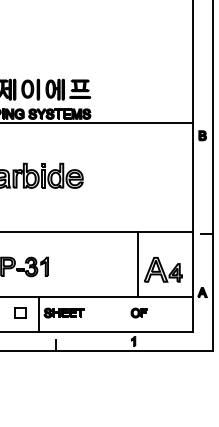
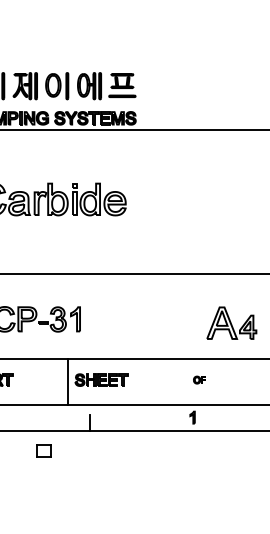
line: (138, 264) -> (199, 316), removed
part: (20, 312) -> (43, 450), moved
part: (138, 312) -> (199, 379), size x0.6

